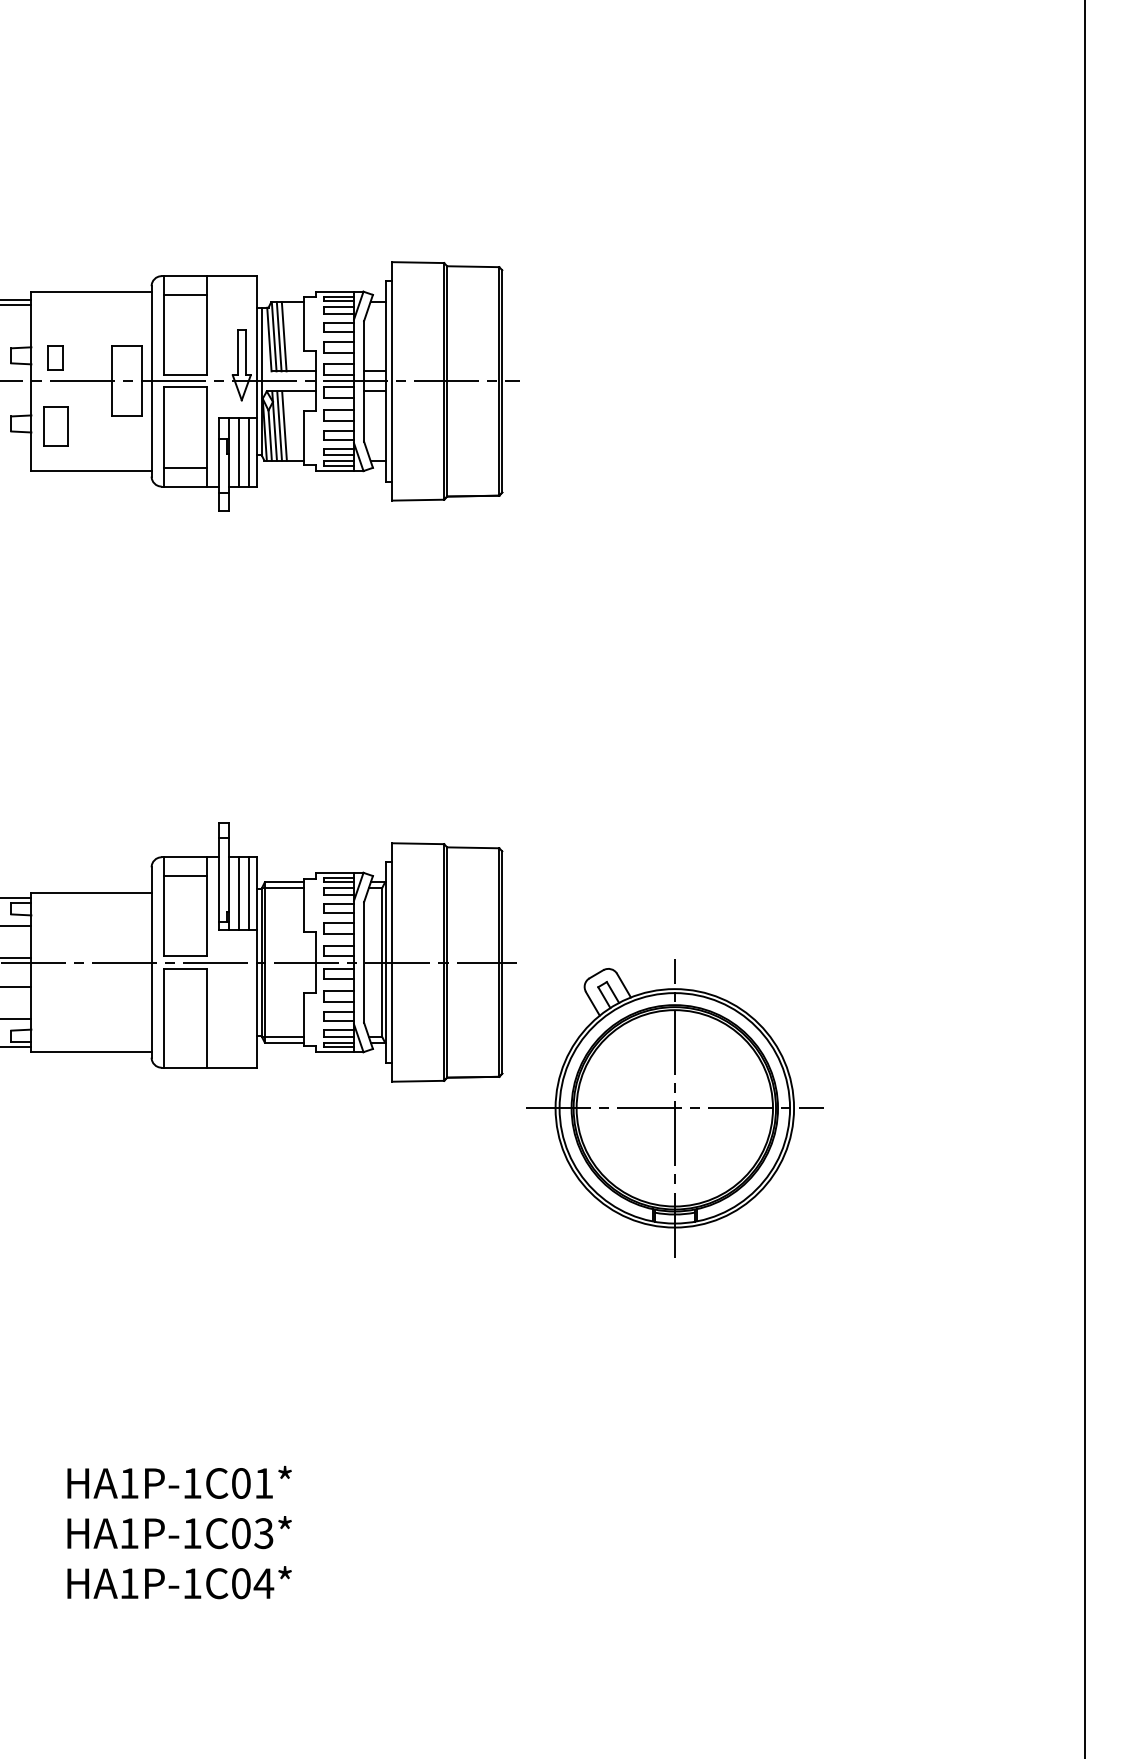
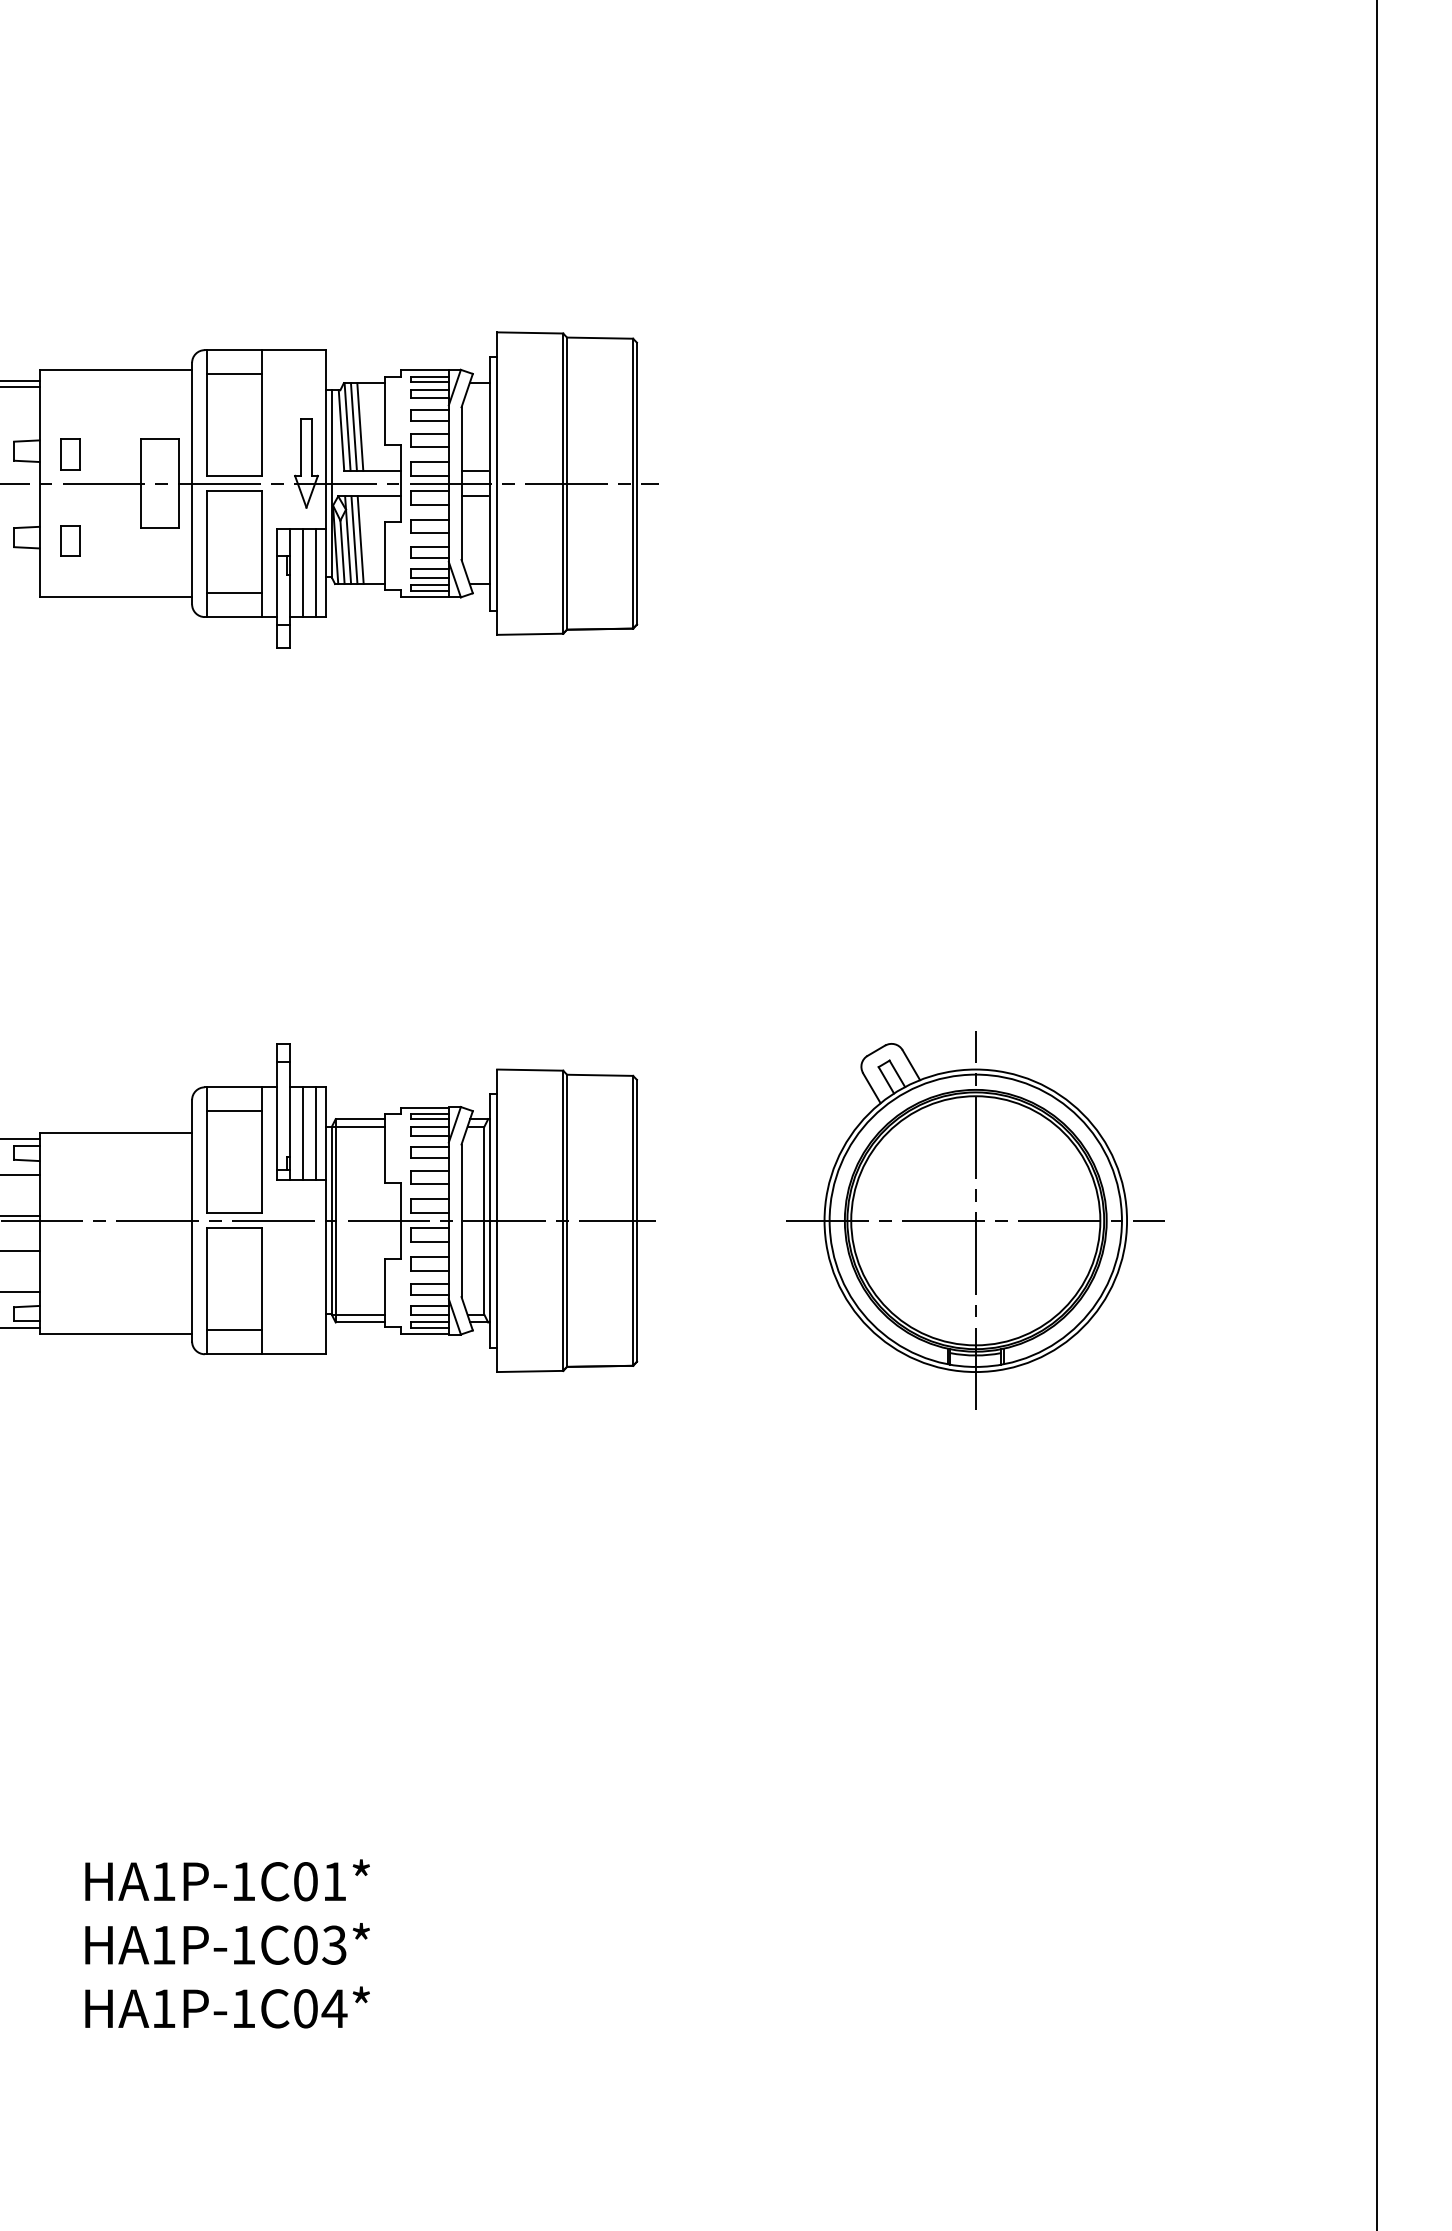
part: (55, 426) -> (70, 540), size x0.62
line: (185, 1048) -> (234, 1330), added
part: (674, 1108) -> (975, 1220), moved

